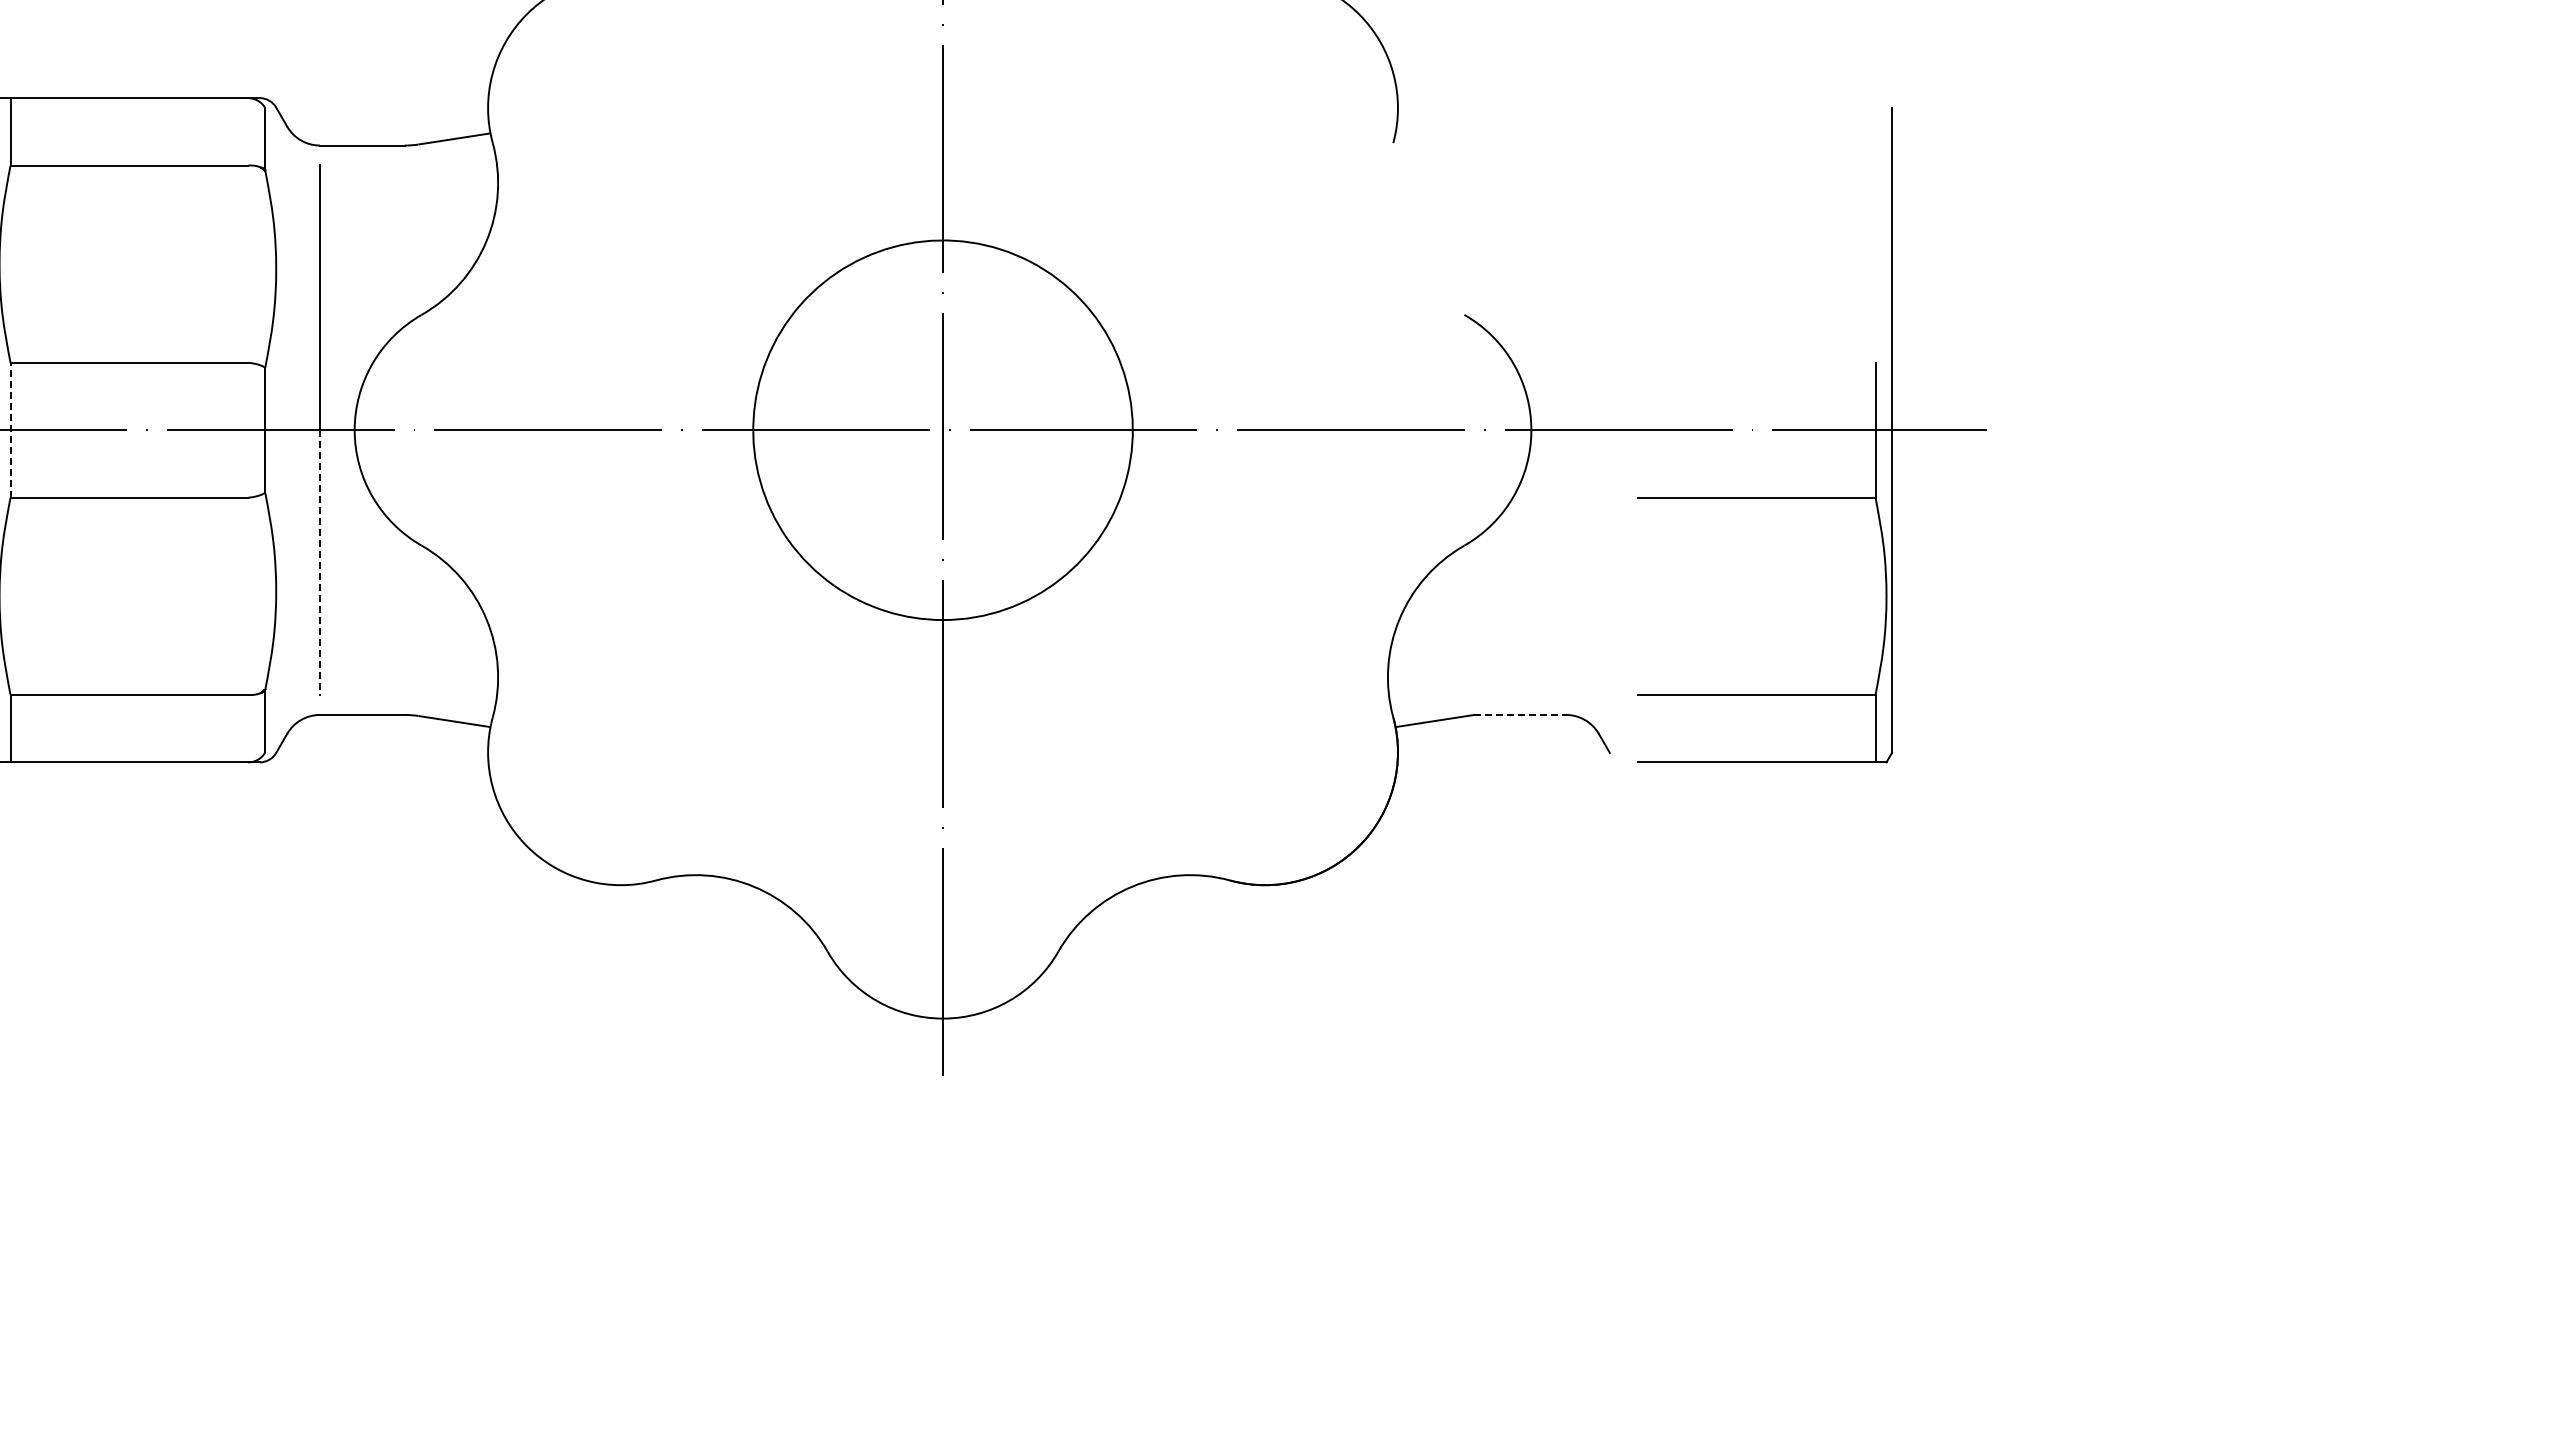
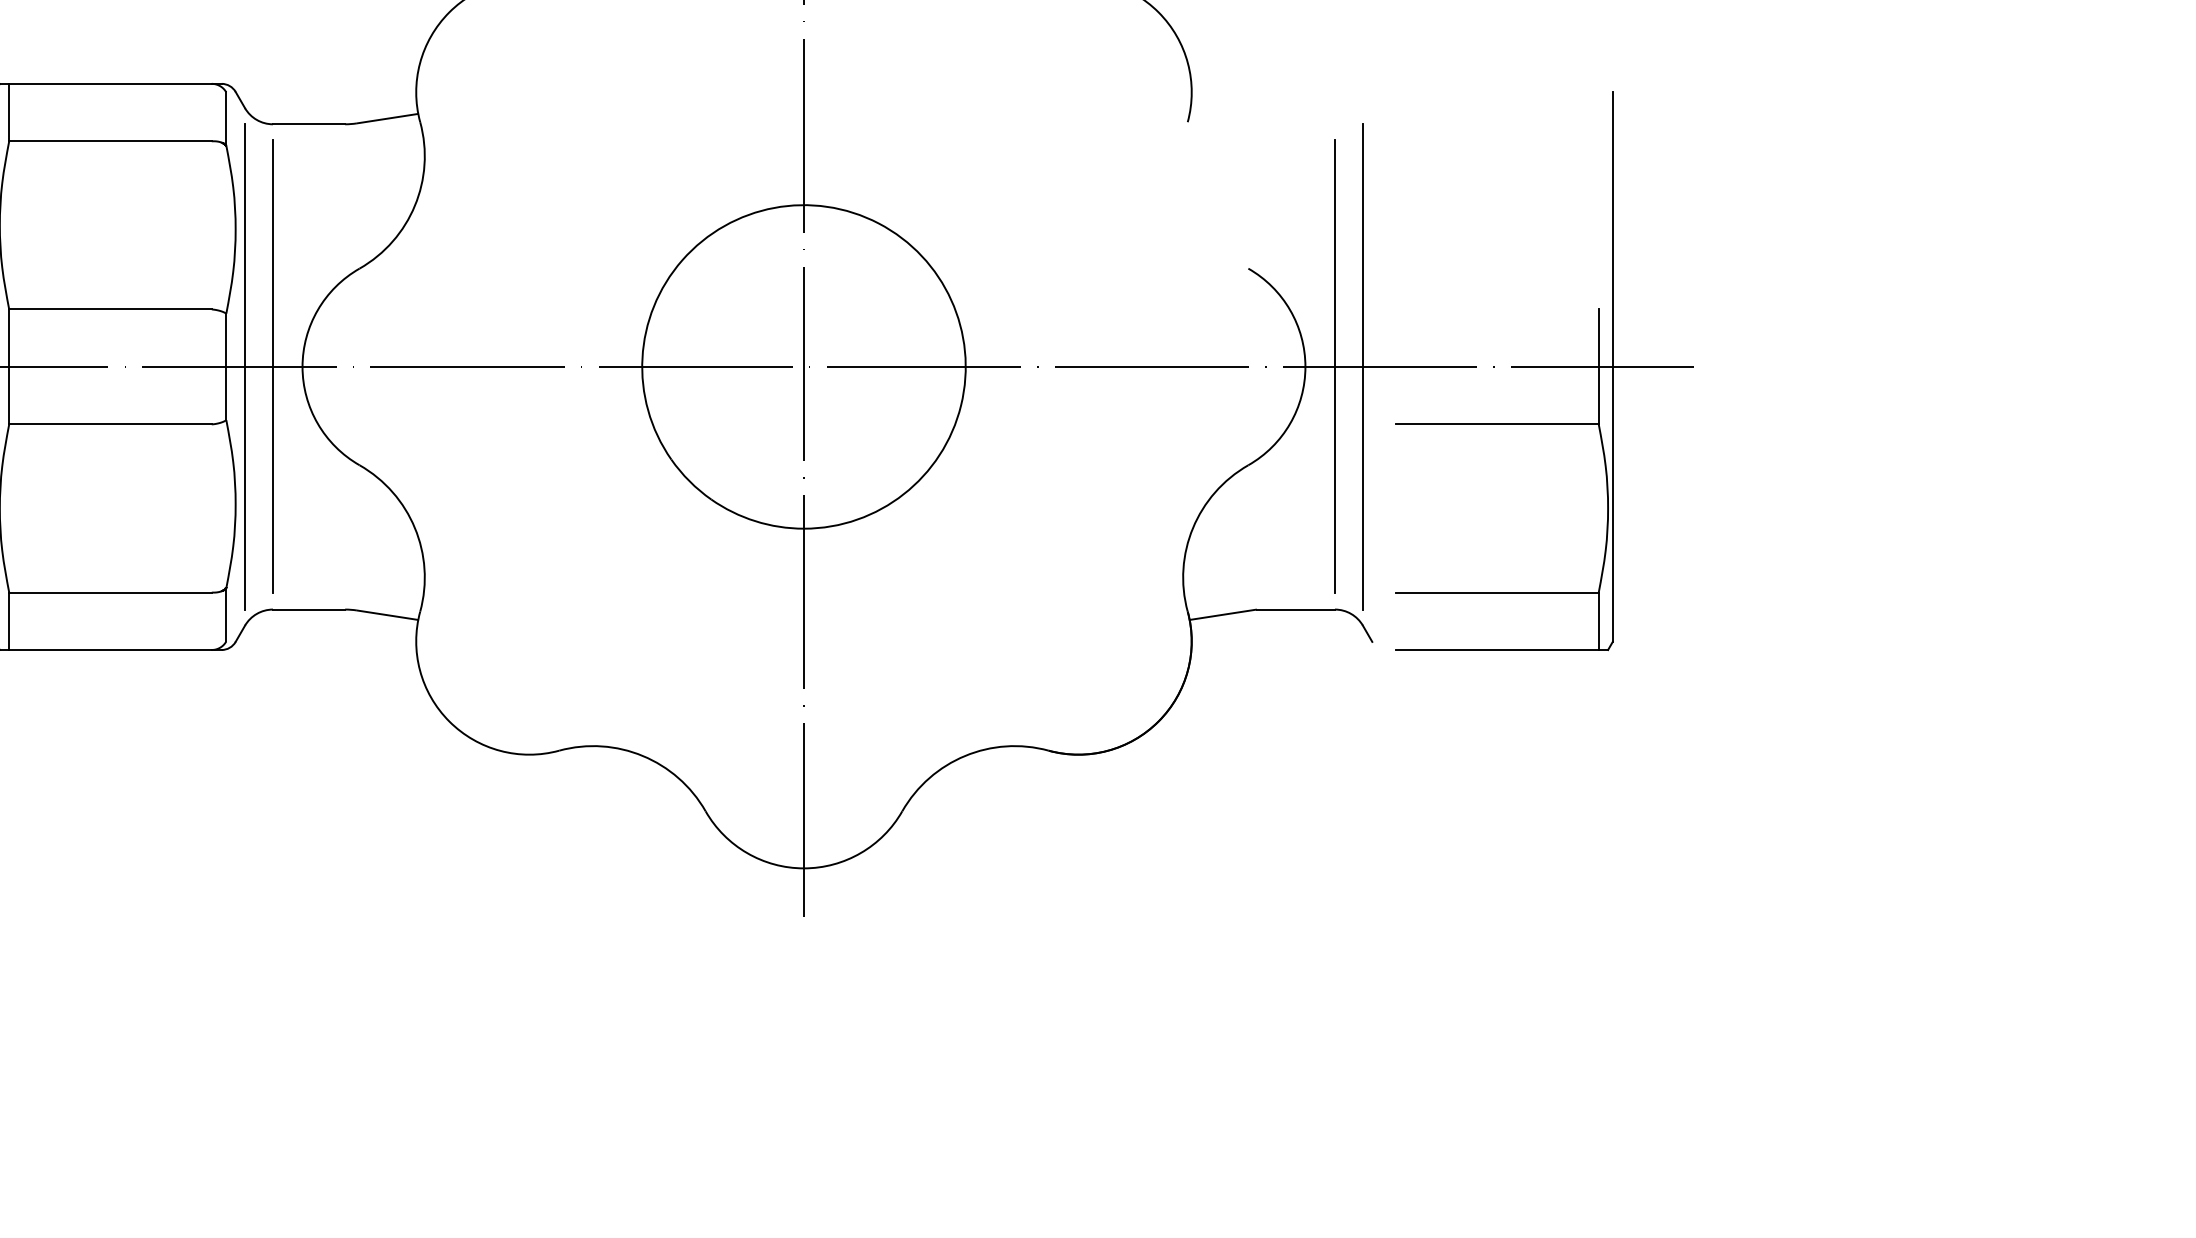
line: (10, 429) -> (9, 366), dashed -> solid
line: (287, 429) -> (245, 366), added
line: (1566, 429) -> (1335, 366), added
line: (1598, 429) -> (1362, 366), added
line: (320, 563) -> (273, 480), dashed -> solid
line: (1520, 714) -> (1296, 609), dashed -> solid

